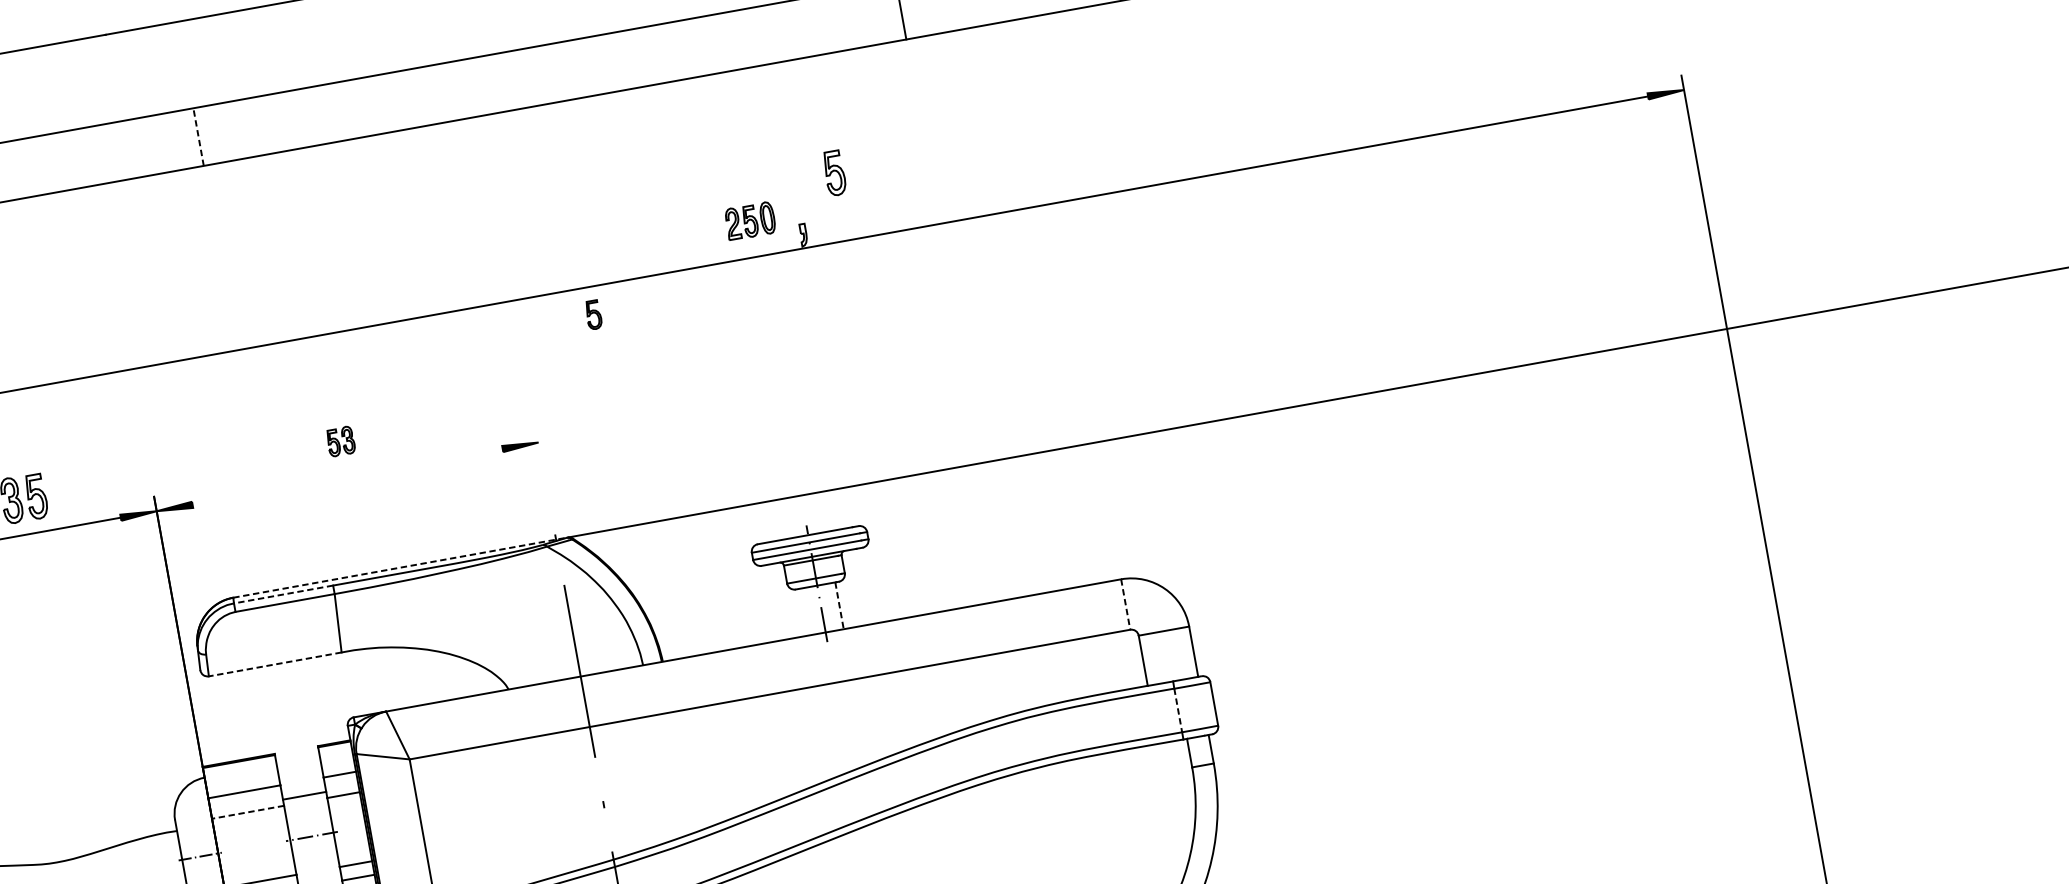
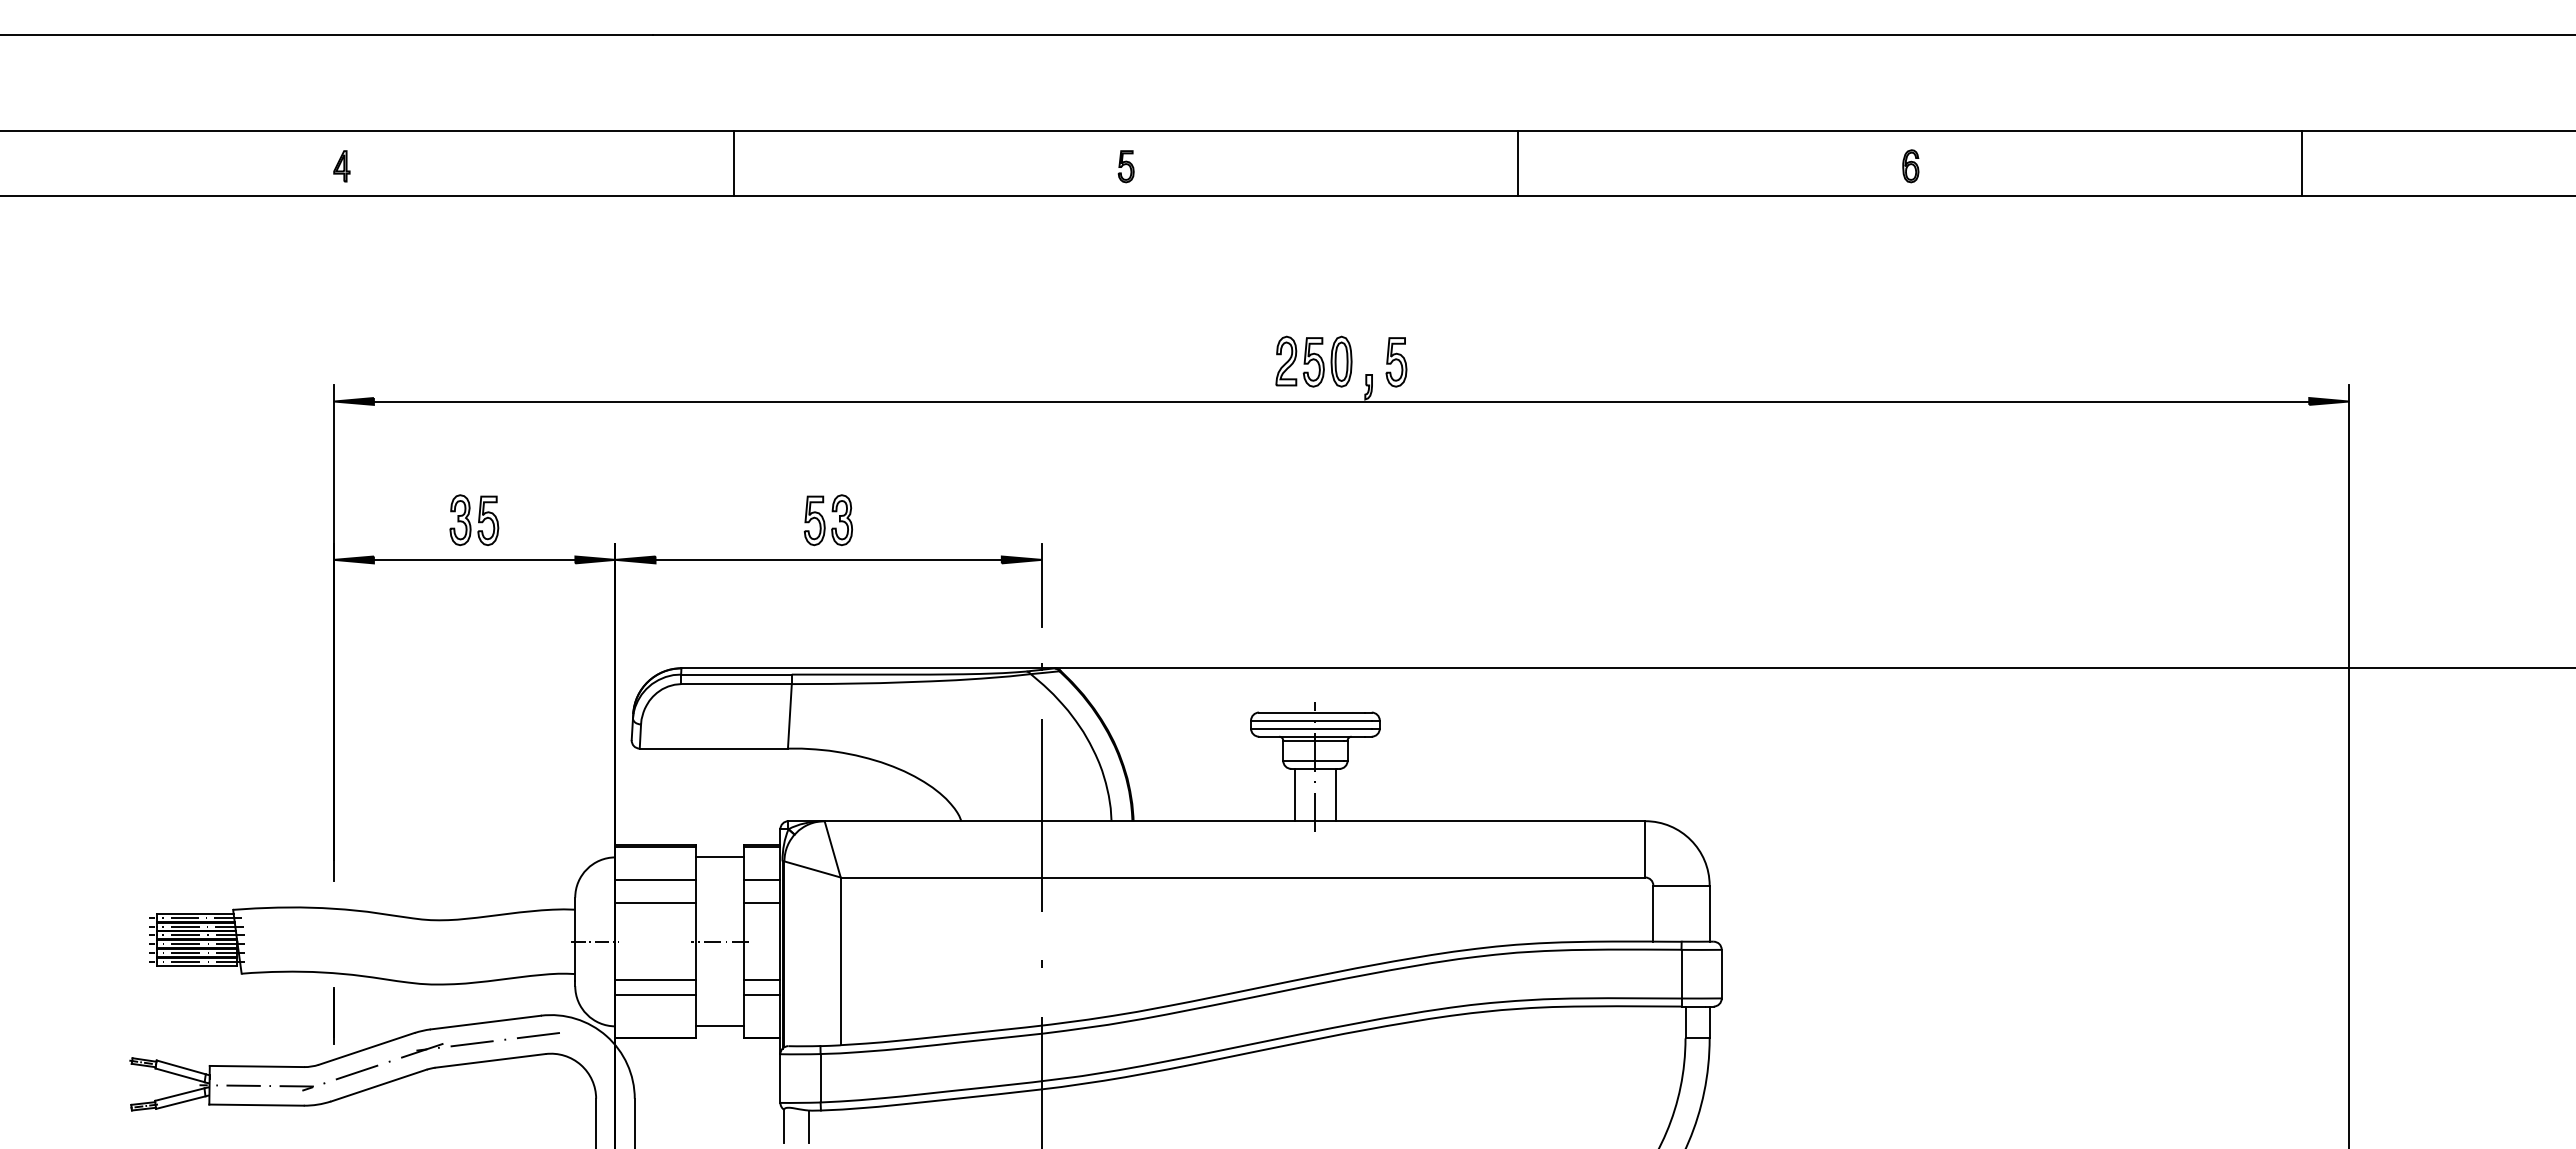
line: (198, 136) -> (733, 162), dashed -> solid
part: (834, 173) -> (1396, 362), moved
part: (749, 221) -> (1313, 361), size x1.43
part: (592, 314) -> (1125, 166), moved
part: (340, 441) -> (827, 520), size x1.67
line: (542, 465) -> (1041, 585), added
line: (347, 476) -> (828, 559), added
line: (400, 567) -> (868, 668), dashed -> solid
line: (282, 594) -> (735, 674), dashed -> solid
line: (1125, 604) -> (1645, 849), dashed -> solid
line: (839, 606) -> (1335, 795), dashed -> solid
line: (803, 611) -> (1295, 794), added
line: (274, 664) -> (713, 748), dashed -> solid
line: (1178, 710) -> (1681, 974), dashed -> solid
line: (304, 795) -> (719, 857), moved
line: (247, 812) -> (655, 903), dashed -> solid

